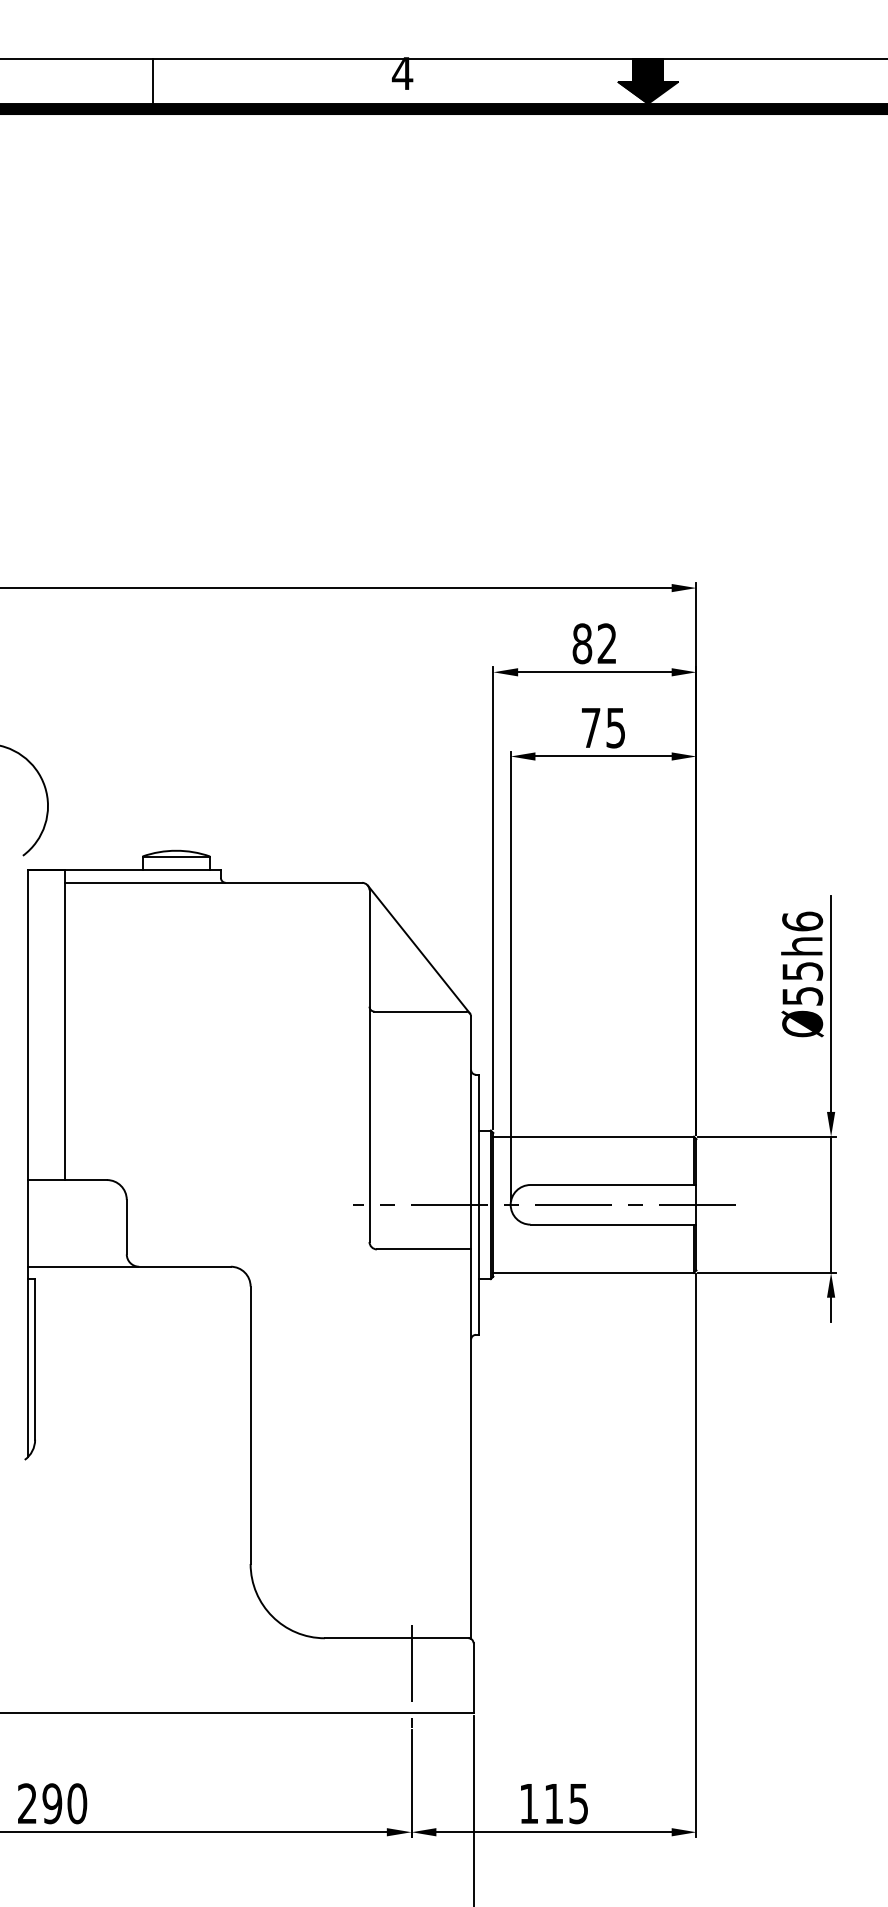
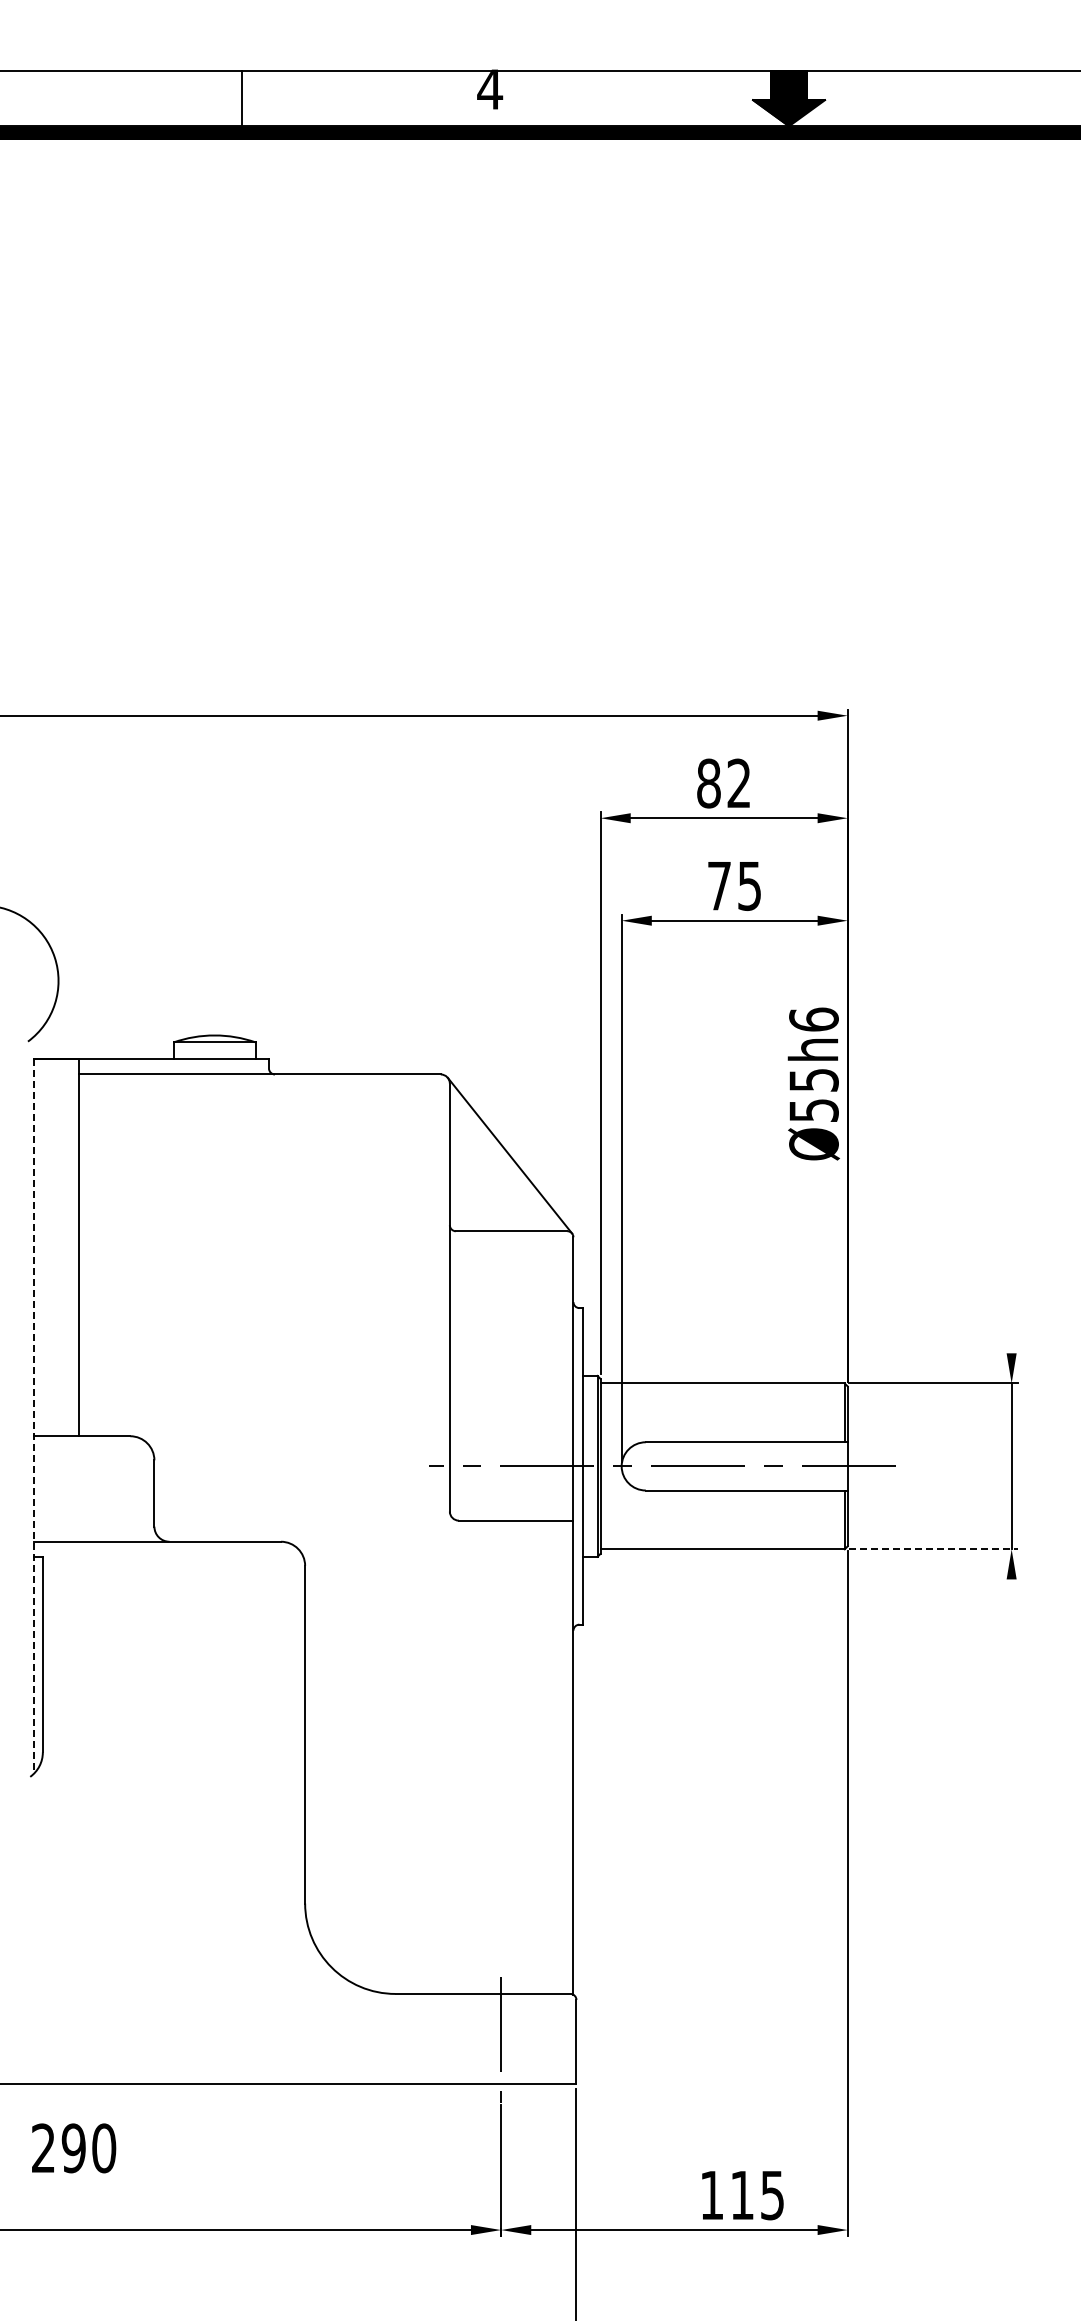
line: (153, 80) -> (242, 98), moved
text: (802, 974) -> (813, 1083), moved
line: (830, 1003) -> (1011, 1221), removed
line: (27, 1164) -> (33, 1417), solid -> dashed
line: (766, 1273) -> (933, 1549), solid -> dashed
line: (830, 1310) -> (1011, 1594), removed
text: (52, 1803) -> (74, 2148), moved
text: (554, 1803) -> (742, 2195), moved

